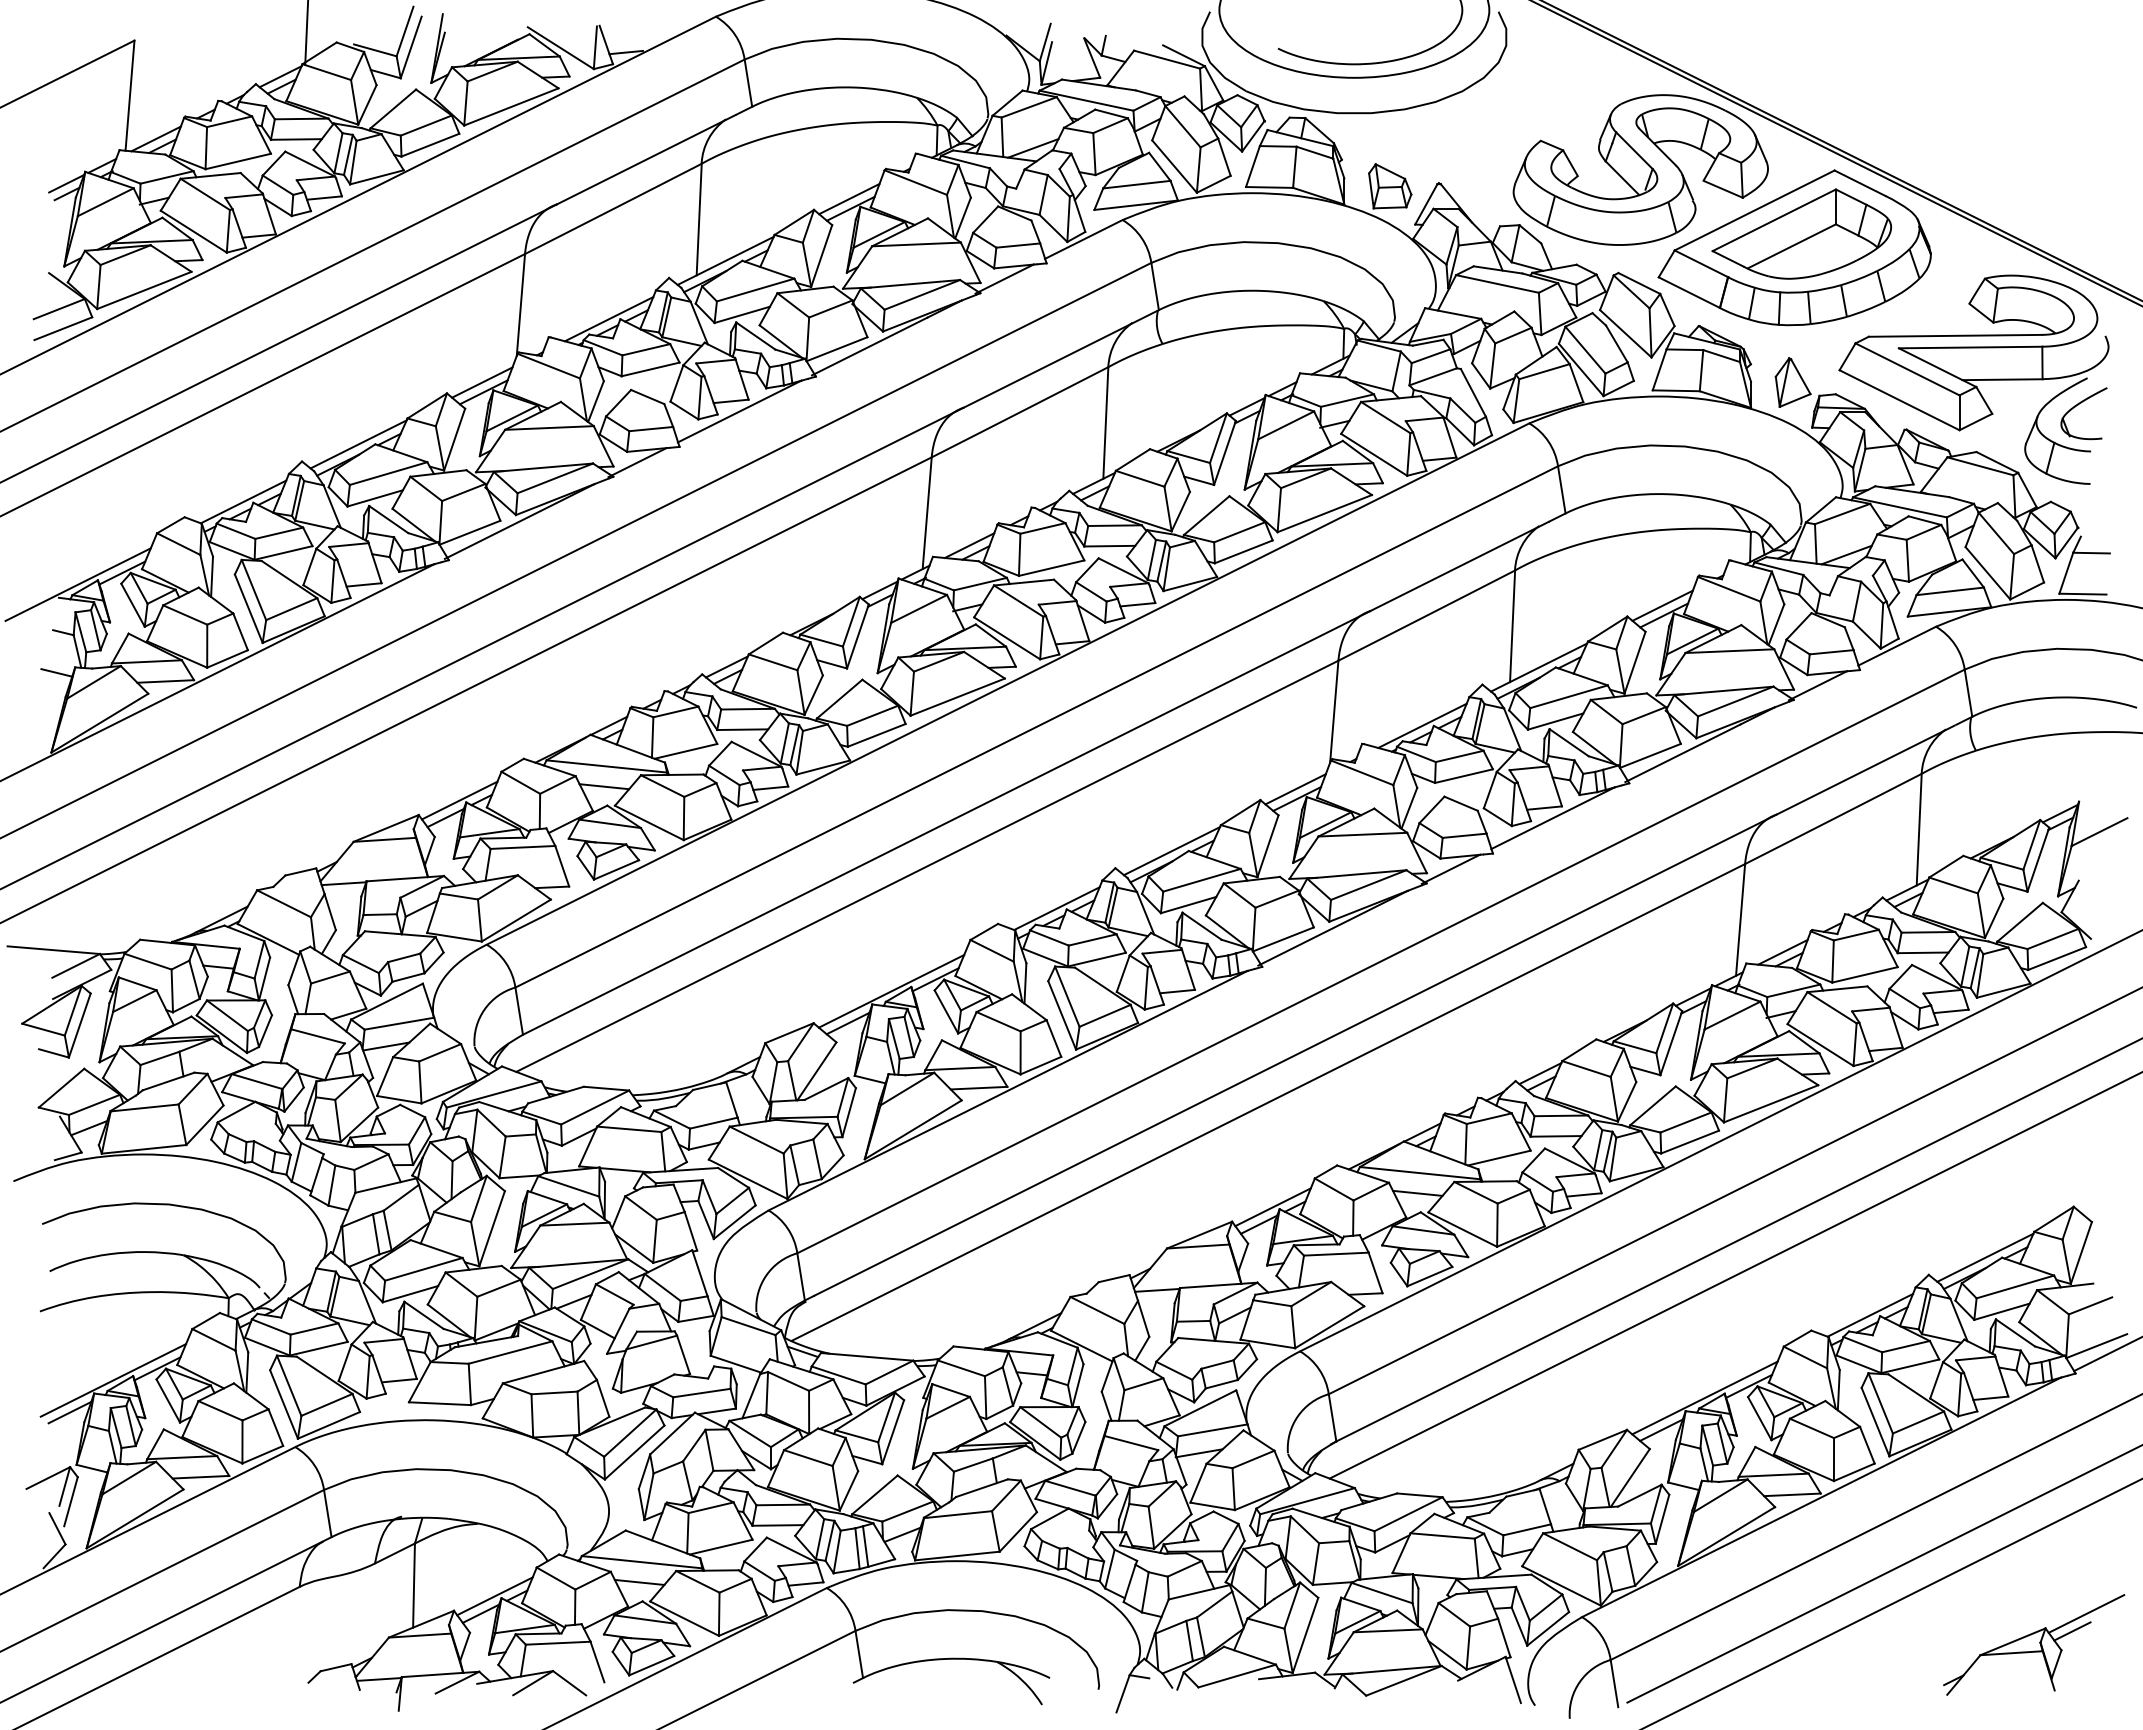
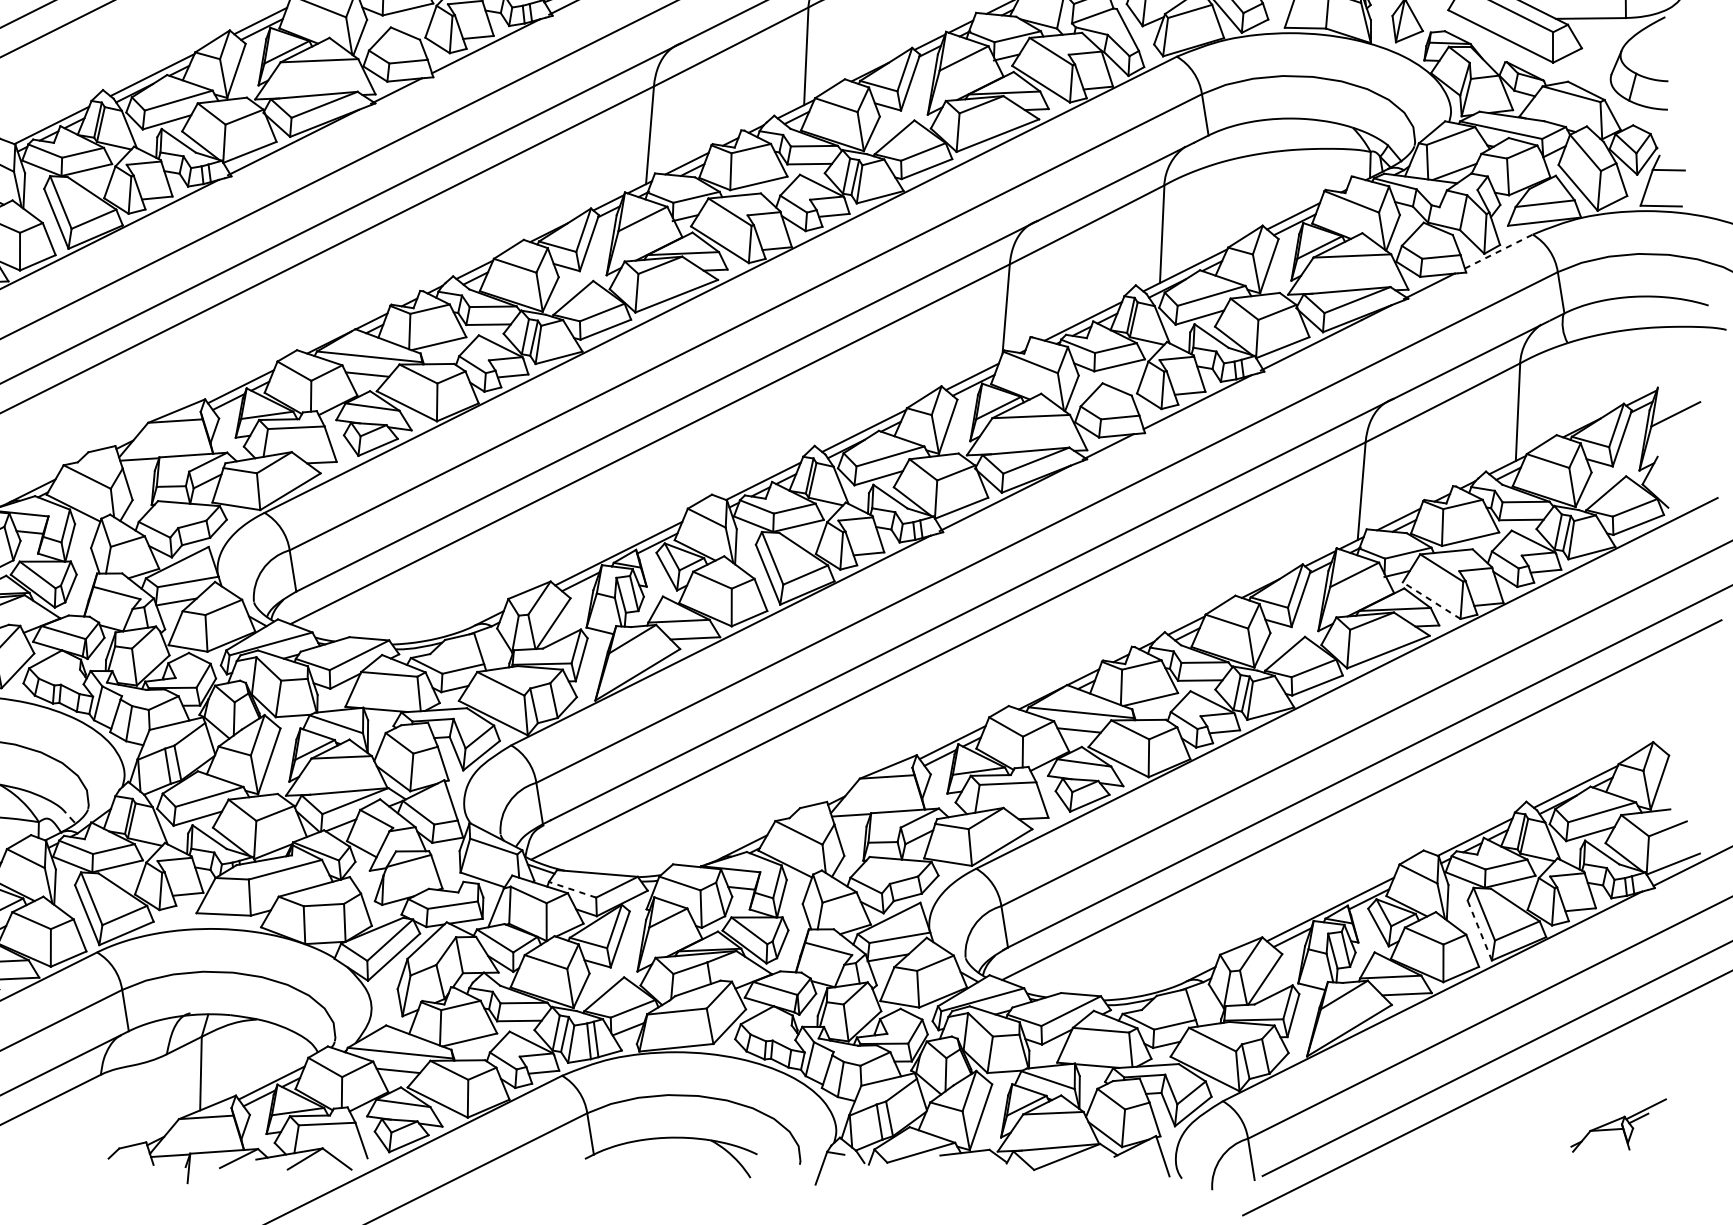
part: (2078, 405) -> (1657, 41), removed
line: (1897, 645) -> (1499, 251), solid -> dashed
line: (1820, 1044) -> (1431, 600), solid -> dashed
line: (838, 1375) -> (572, 889), solid -> dashed
line: (1875, 1422) -> (1479, 930), solid -> dashed
part: (2034, 1644) -> (1618, 1125), size x0.6

